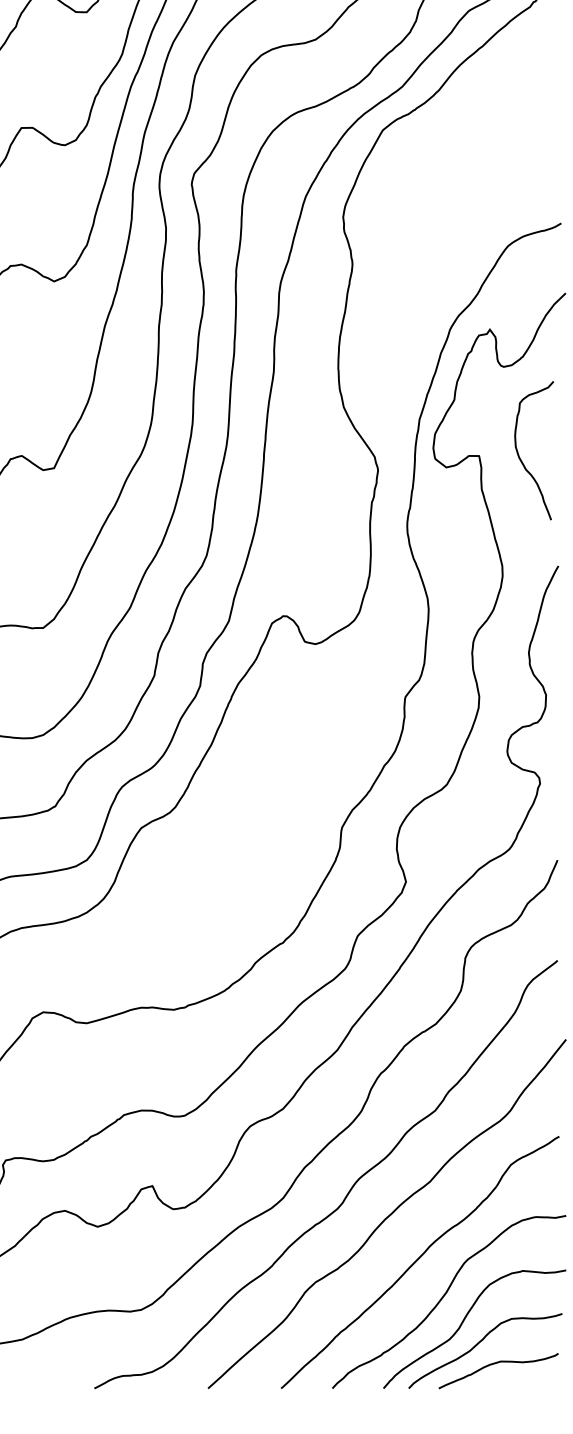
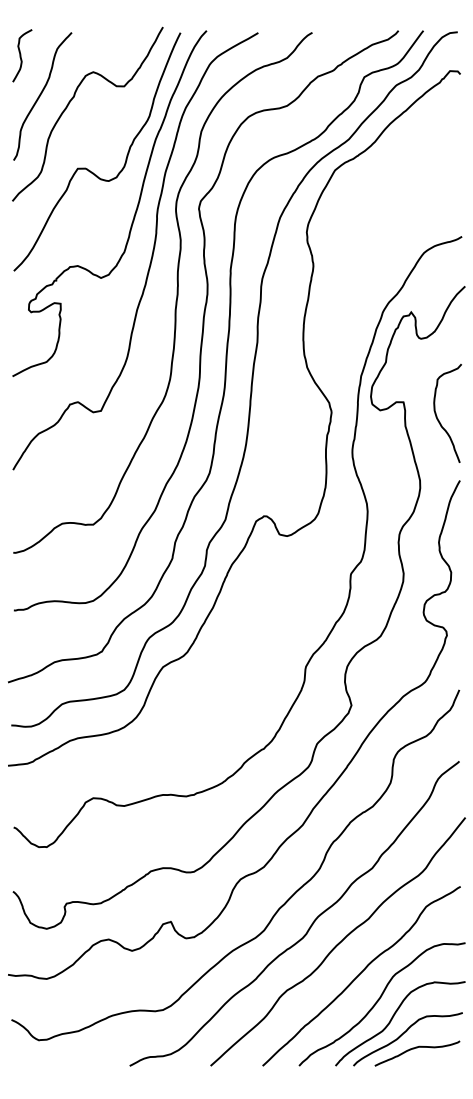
curve: (519, 453) -> (437, 415), moved

